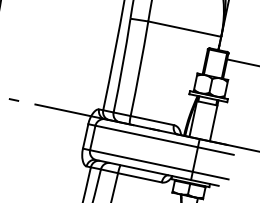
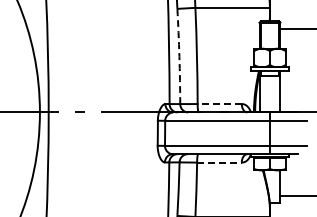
arc: (122, 65) -> (179, 56), solid -> dashed
line: (151, 120) -> (219, 104), solid -> dashed
line: (139, 177) -> (219, 162), solid -> dashed

